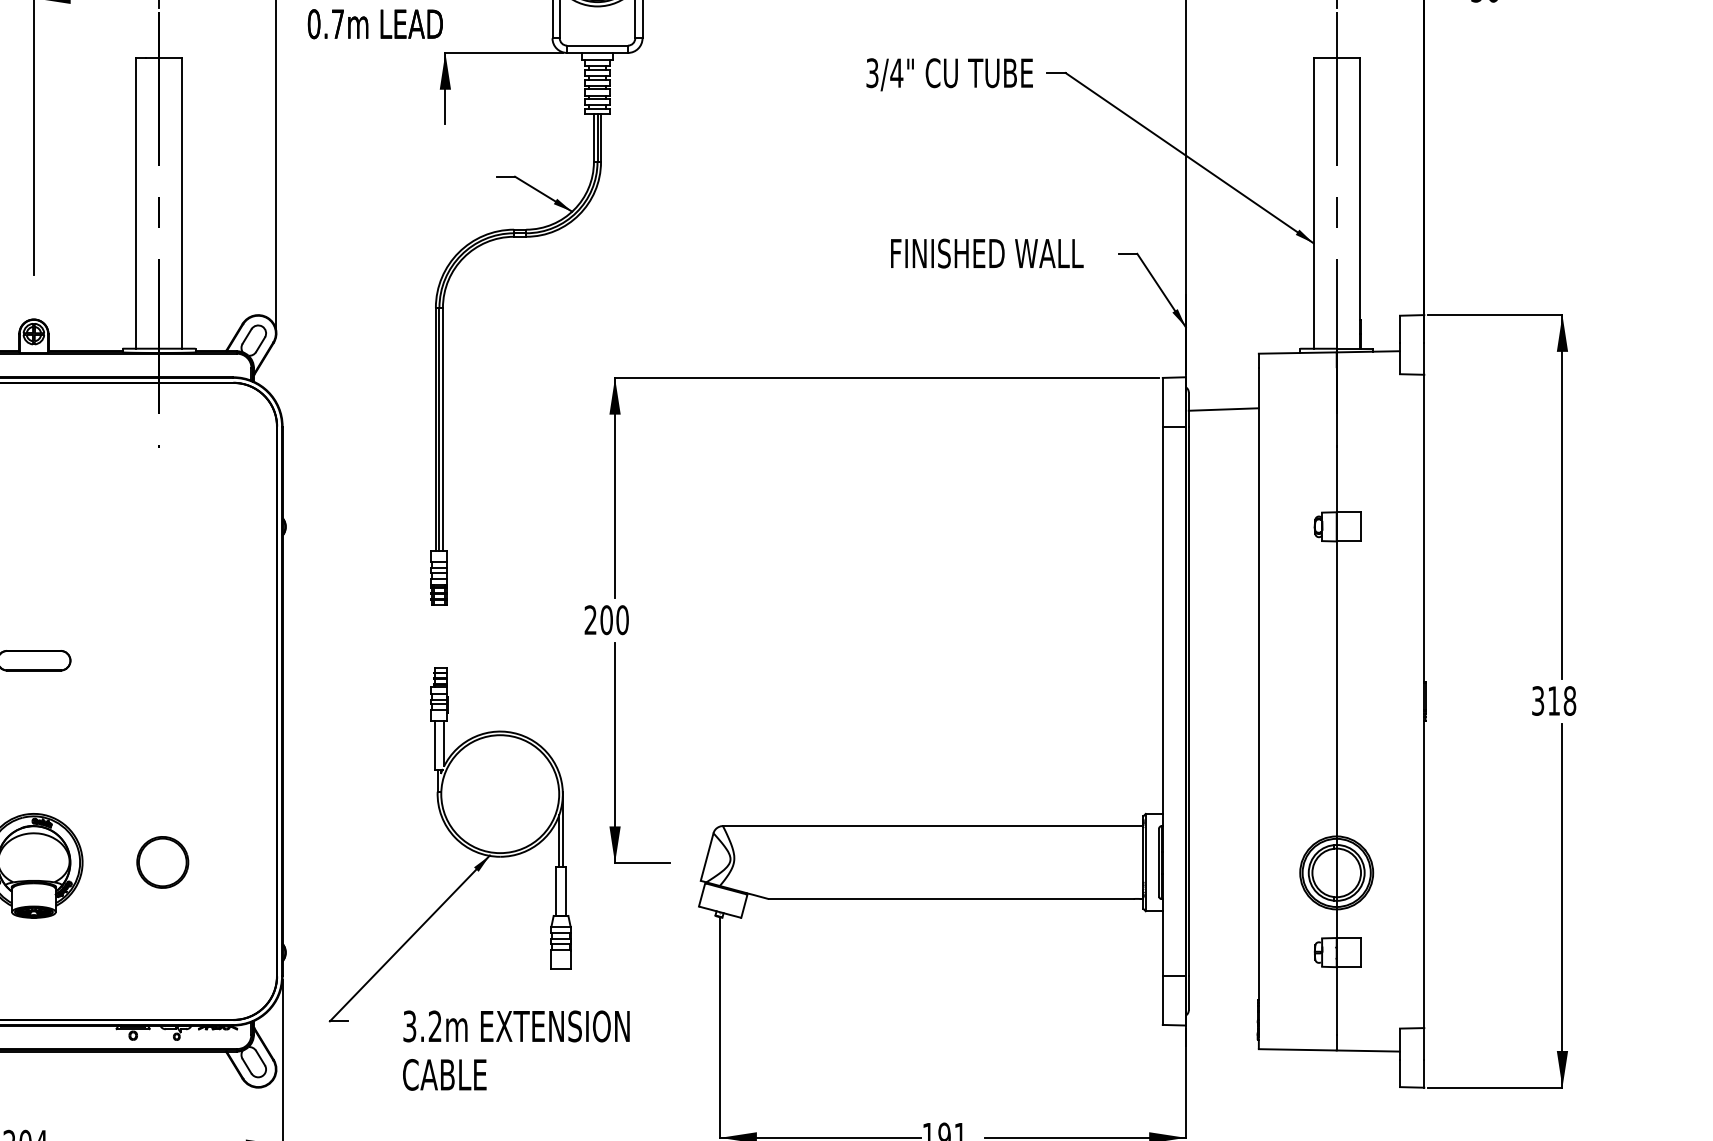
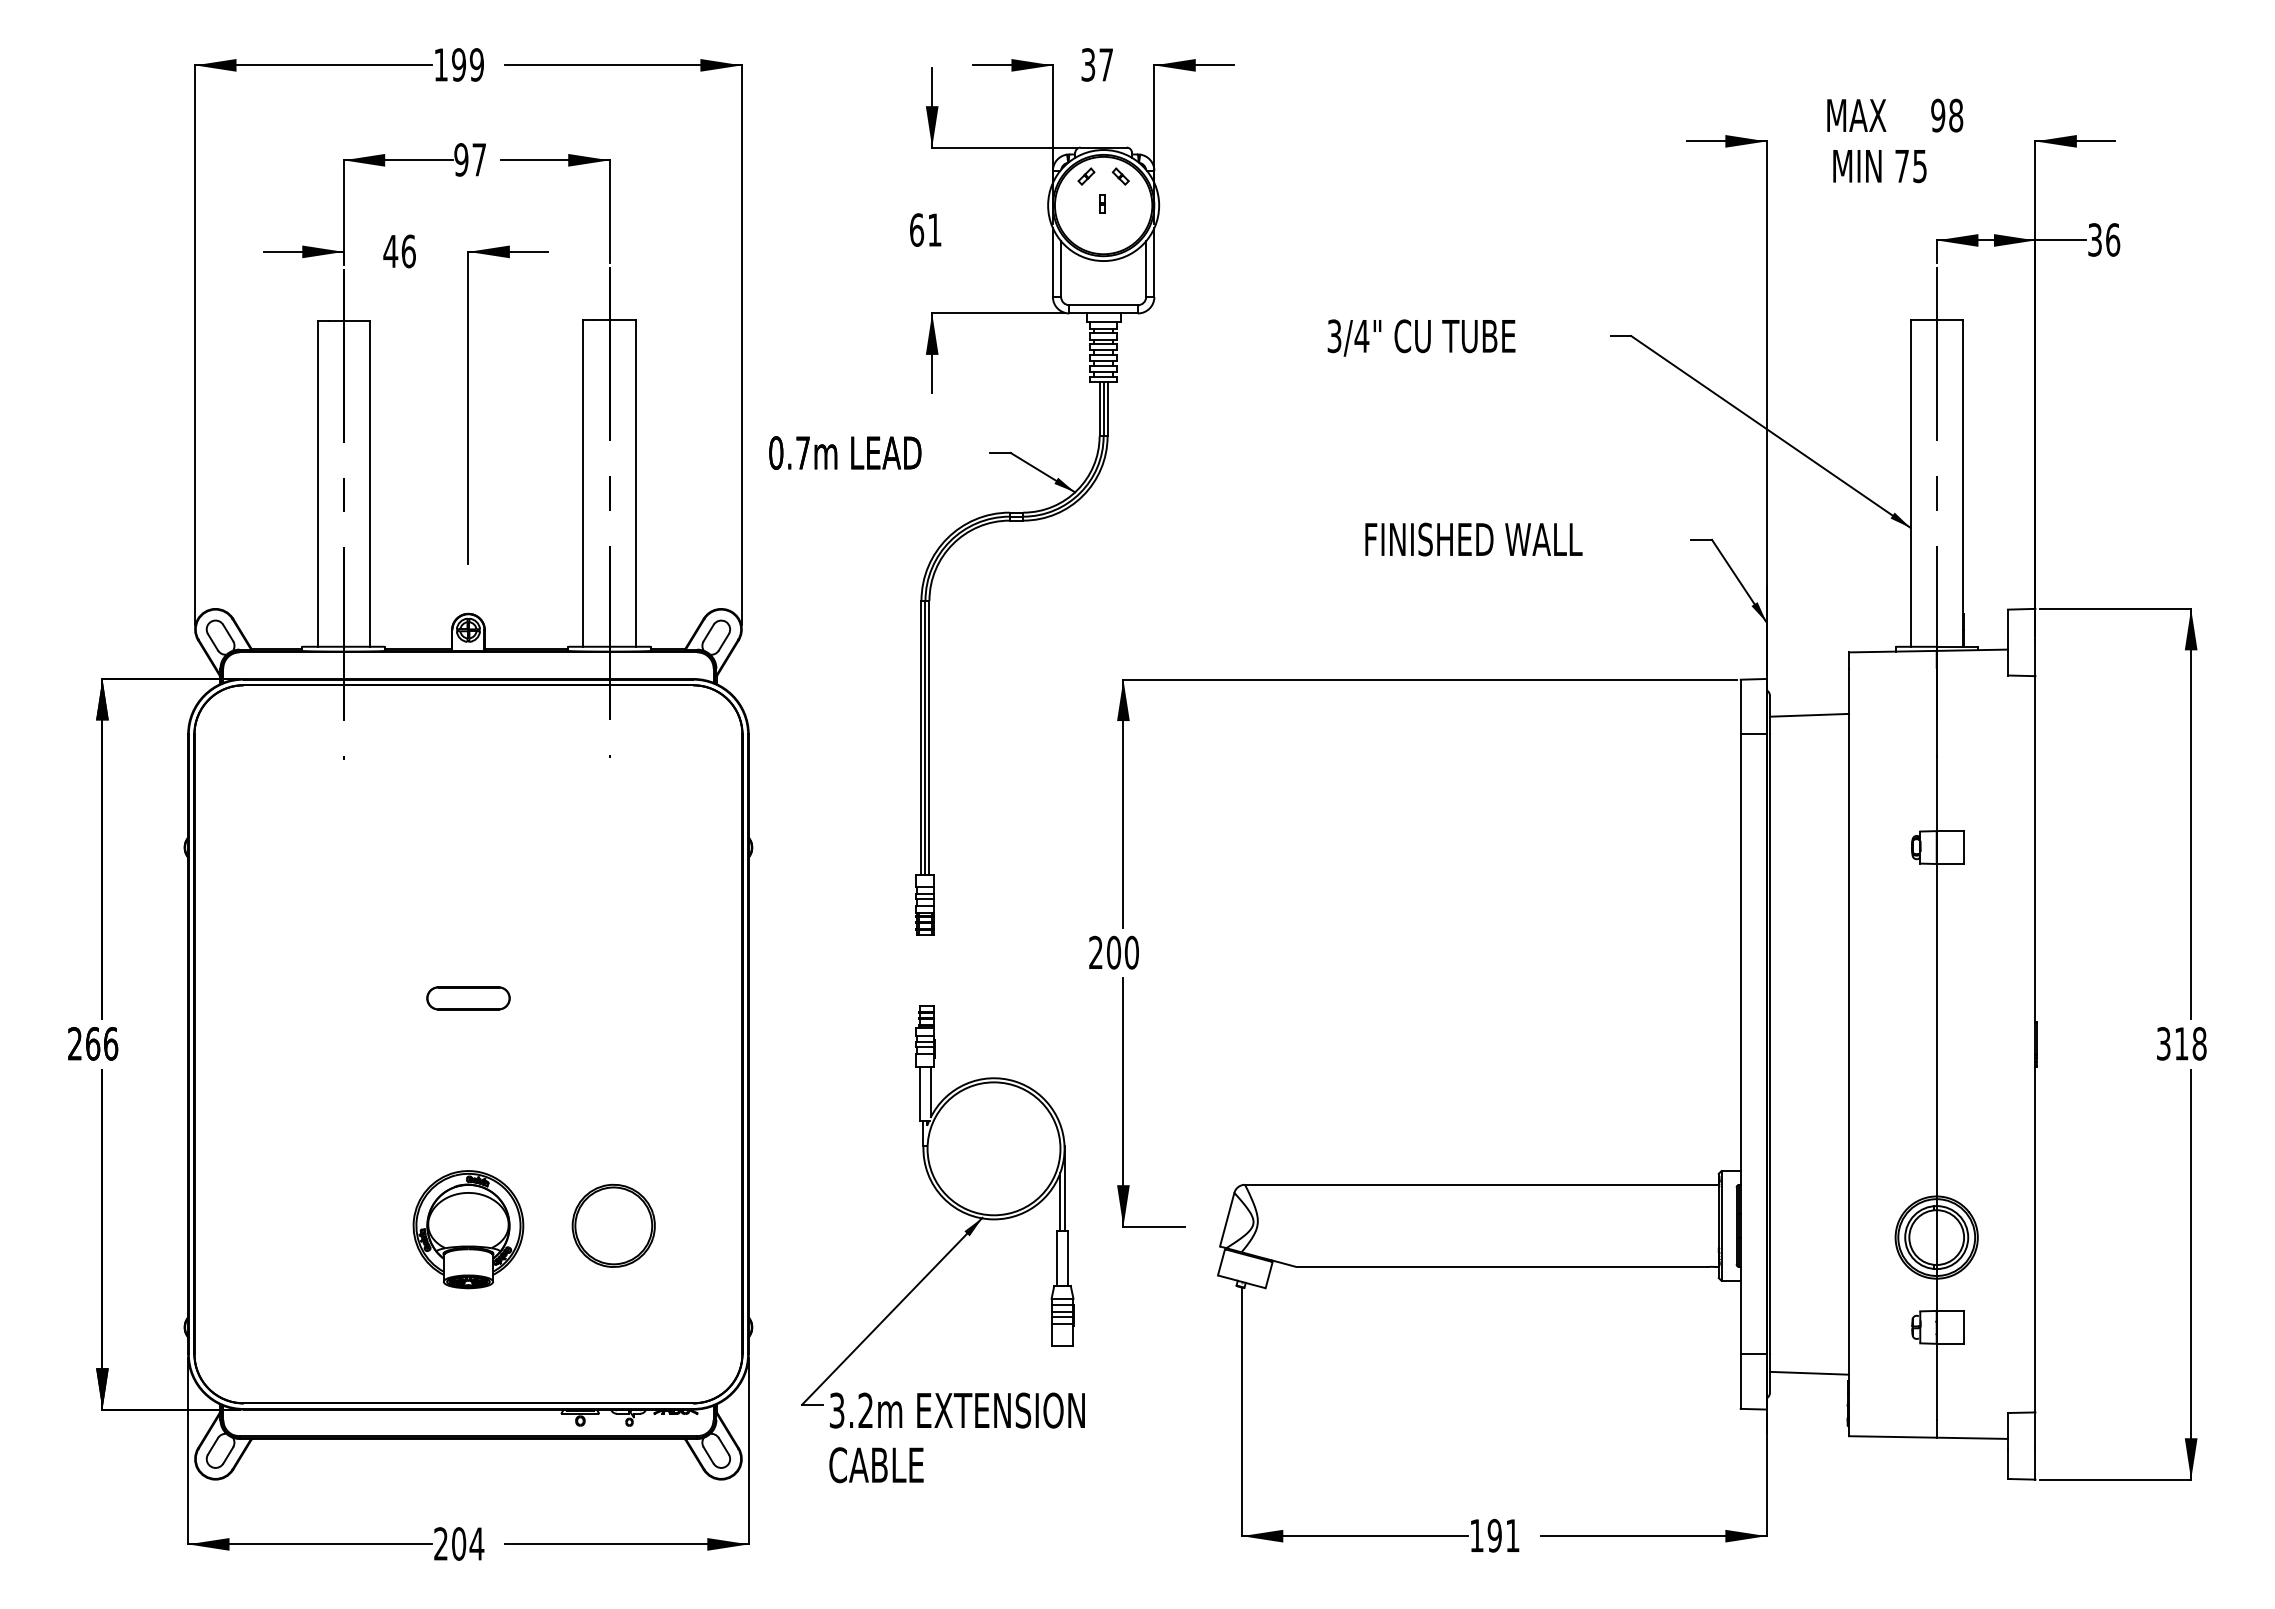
text: (375, 23) -> (845, 452), moved
text: (949, 74) -> (1421, 337), moved
text: (986, 253) -> (1473, 539), moved
part: (162, 862) -> (613, 1225), size x1.43
line: (1223, 992) -> (1809, 1372), added
text: (515, 1050) -> (956, 1437), moved

